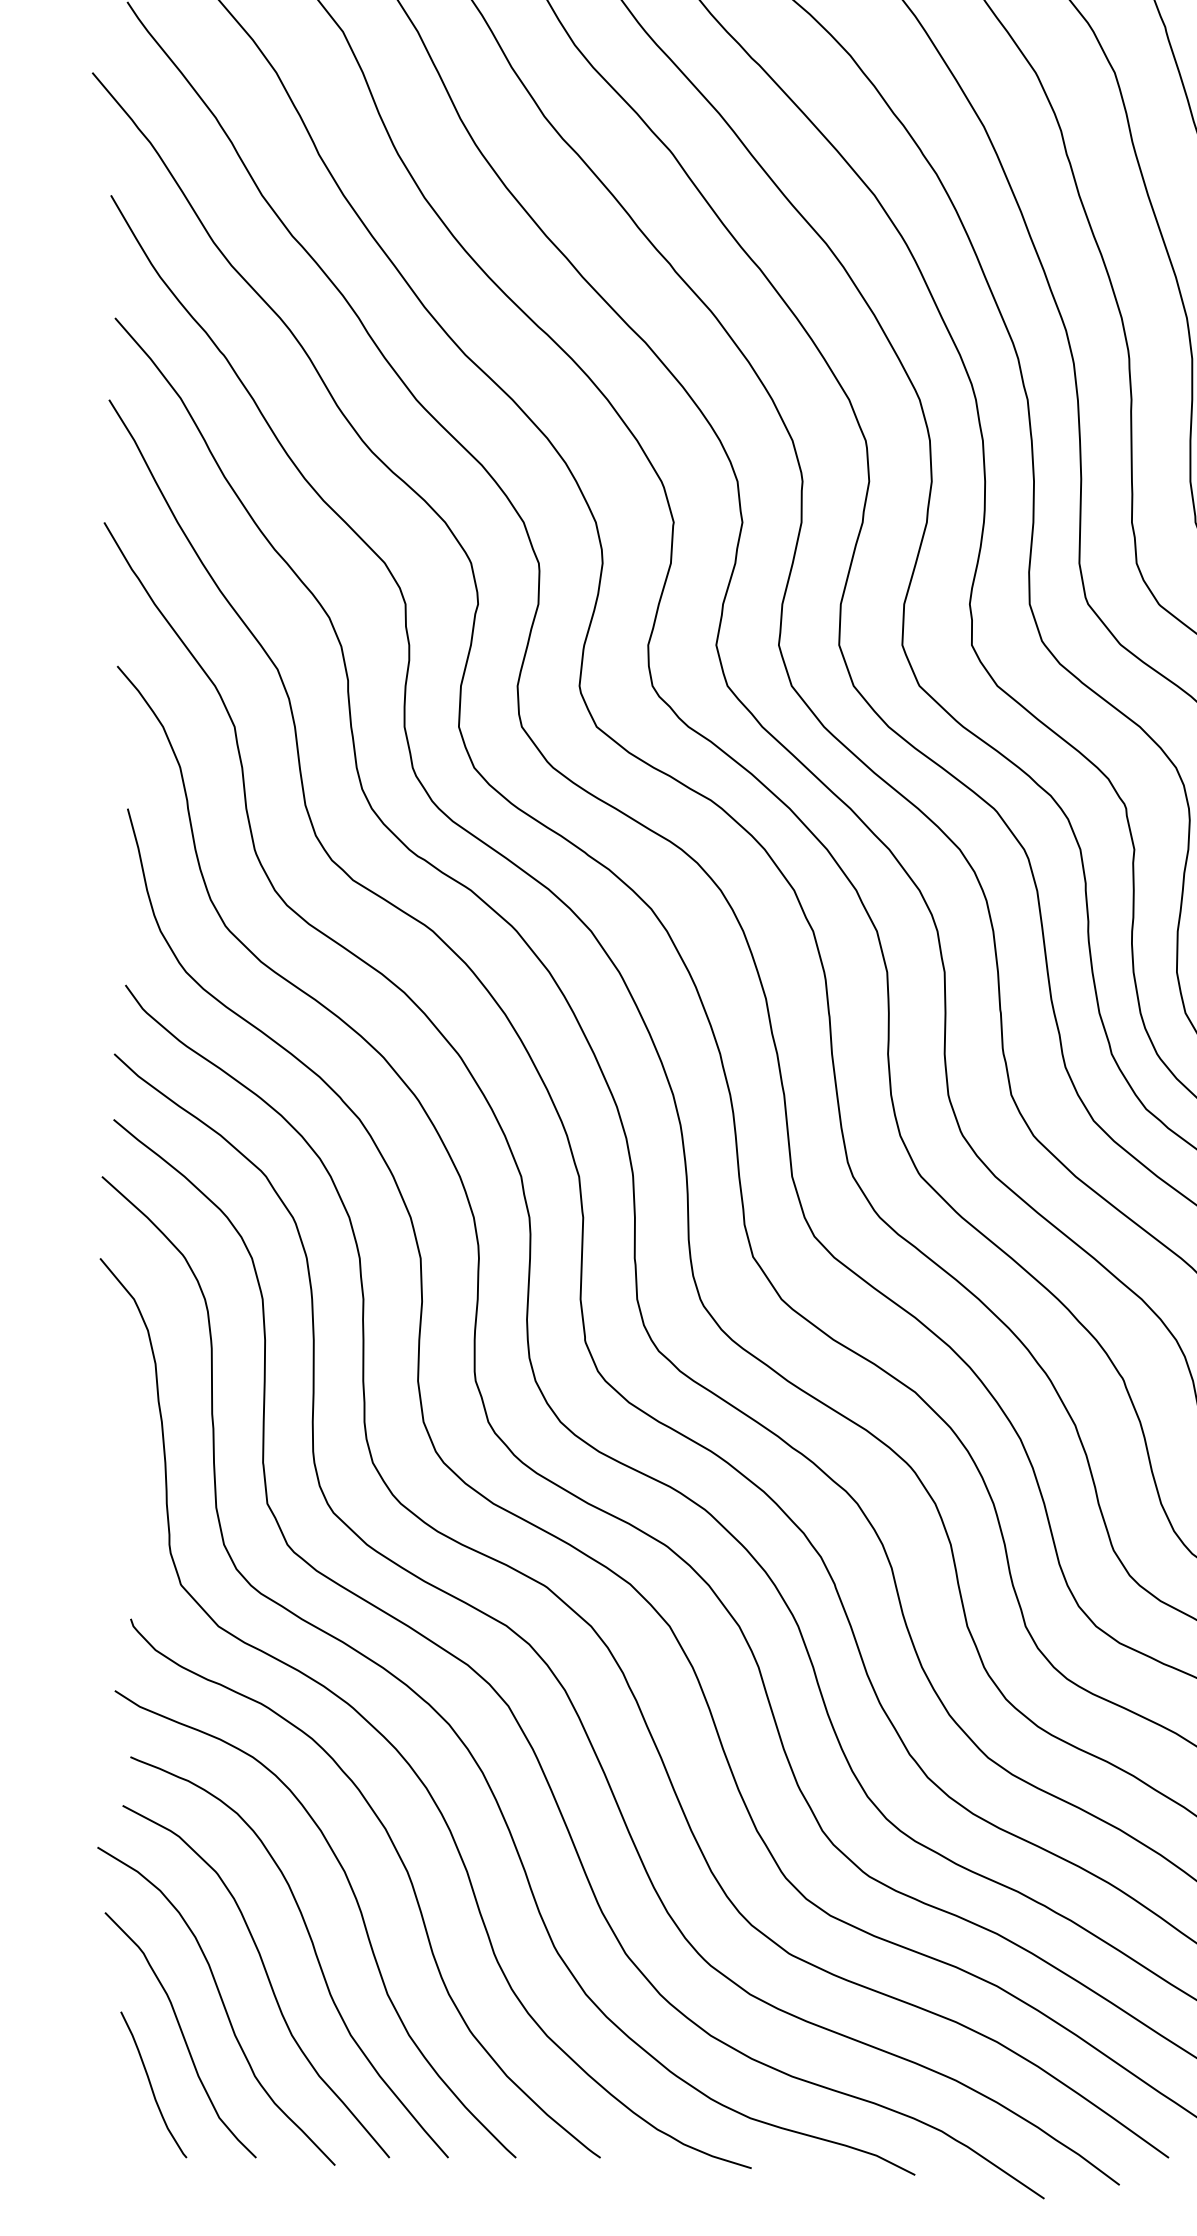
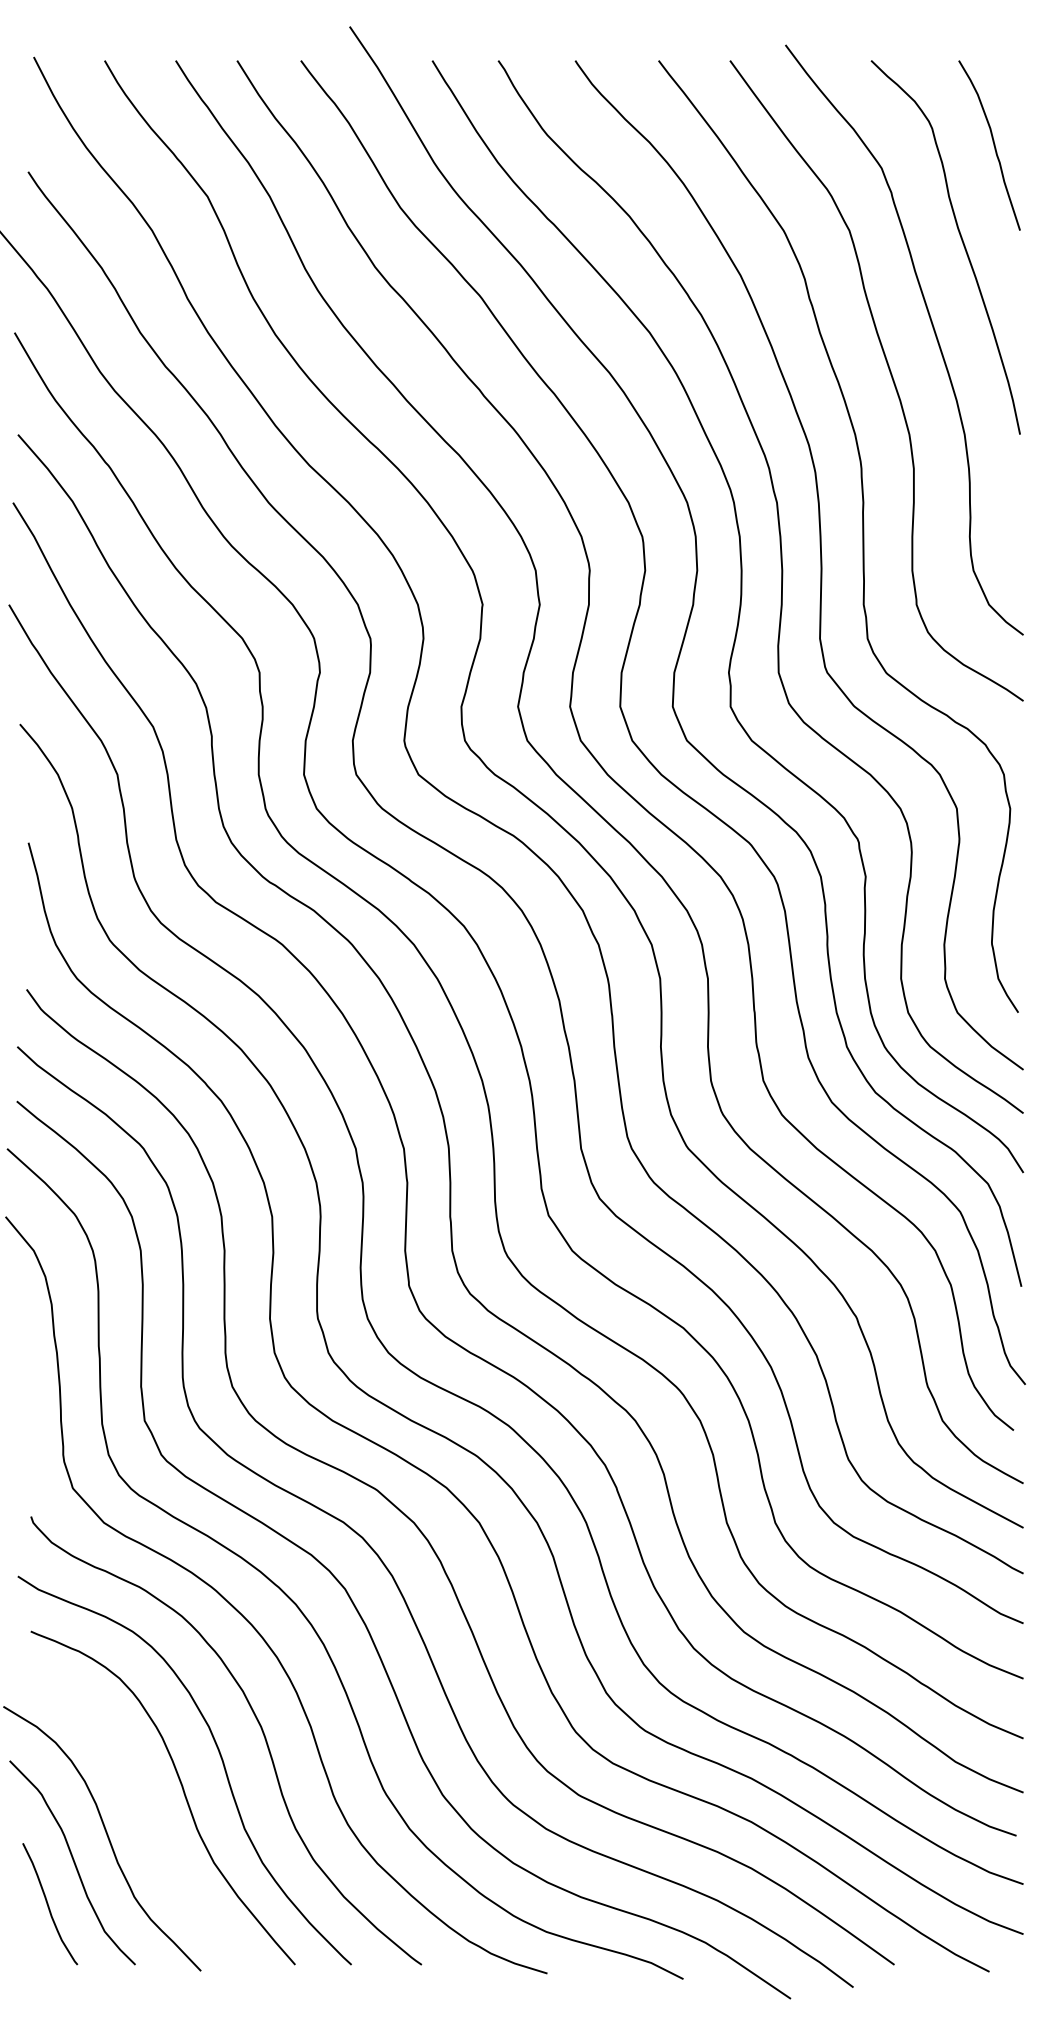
curve: (265, 1975) -> (143, 1813), removed

